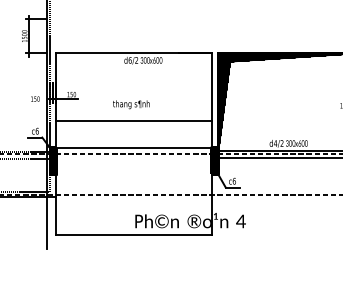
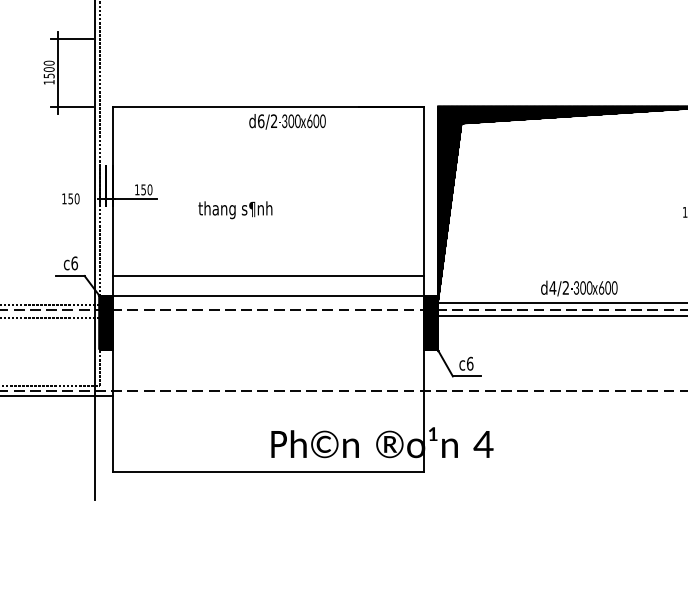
text: (131, 104) -> (235, 209), moved
line: (133, 120) -> (267, 275), moved

